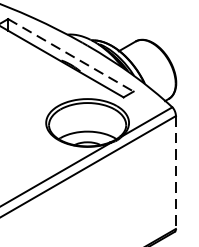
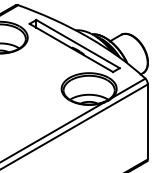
line: (71, 55) -> (78, 44), dashed -> solid
line: (175, 173) -> (147, 122), dashed -> solid

